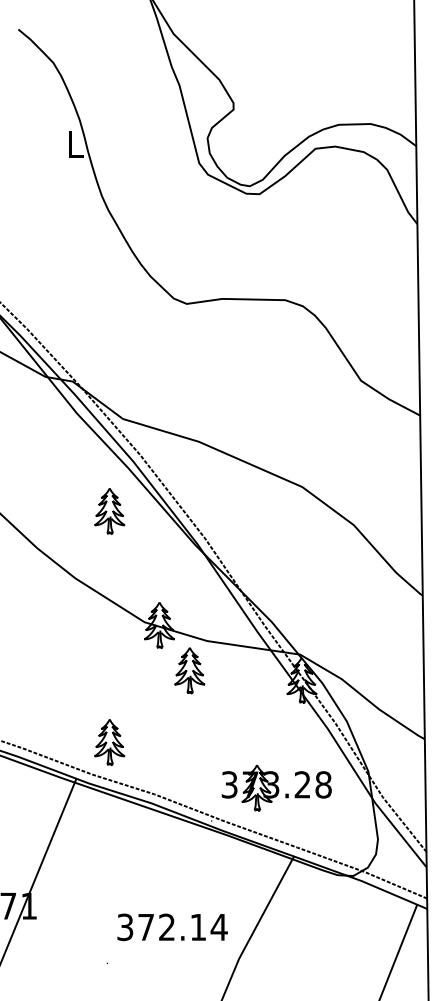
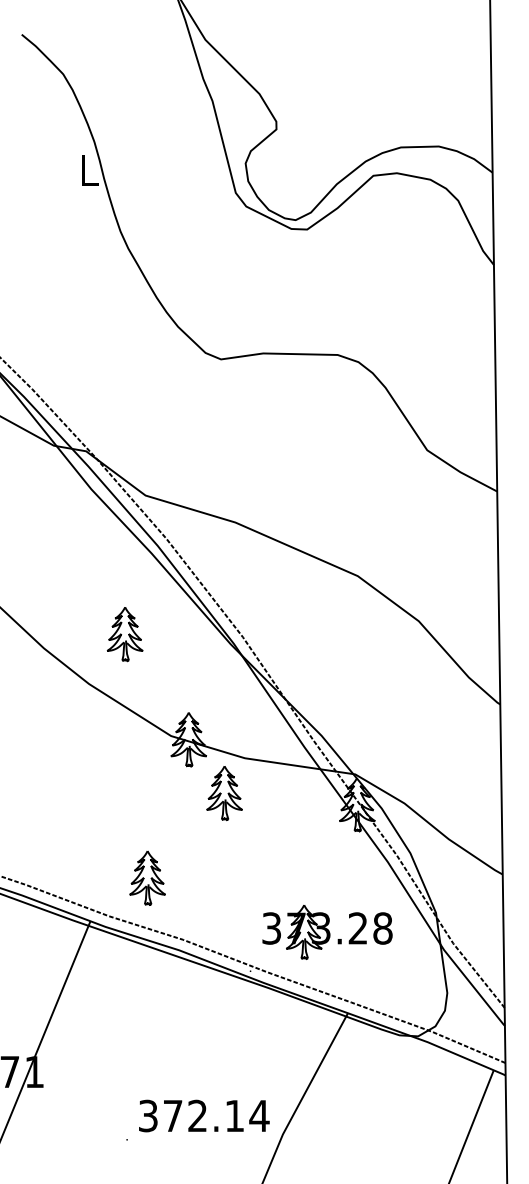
part: (109, 511) -> (124, 634), moved
part: (109, 742) -> (147, 878), moved
text: (172, 927) -> (204, 1116), moved

